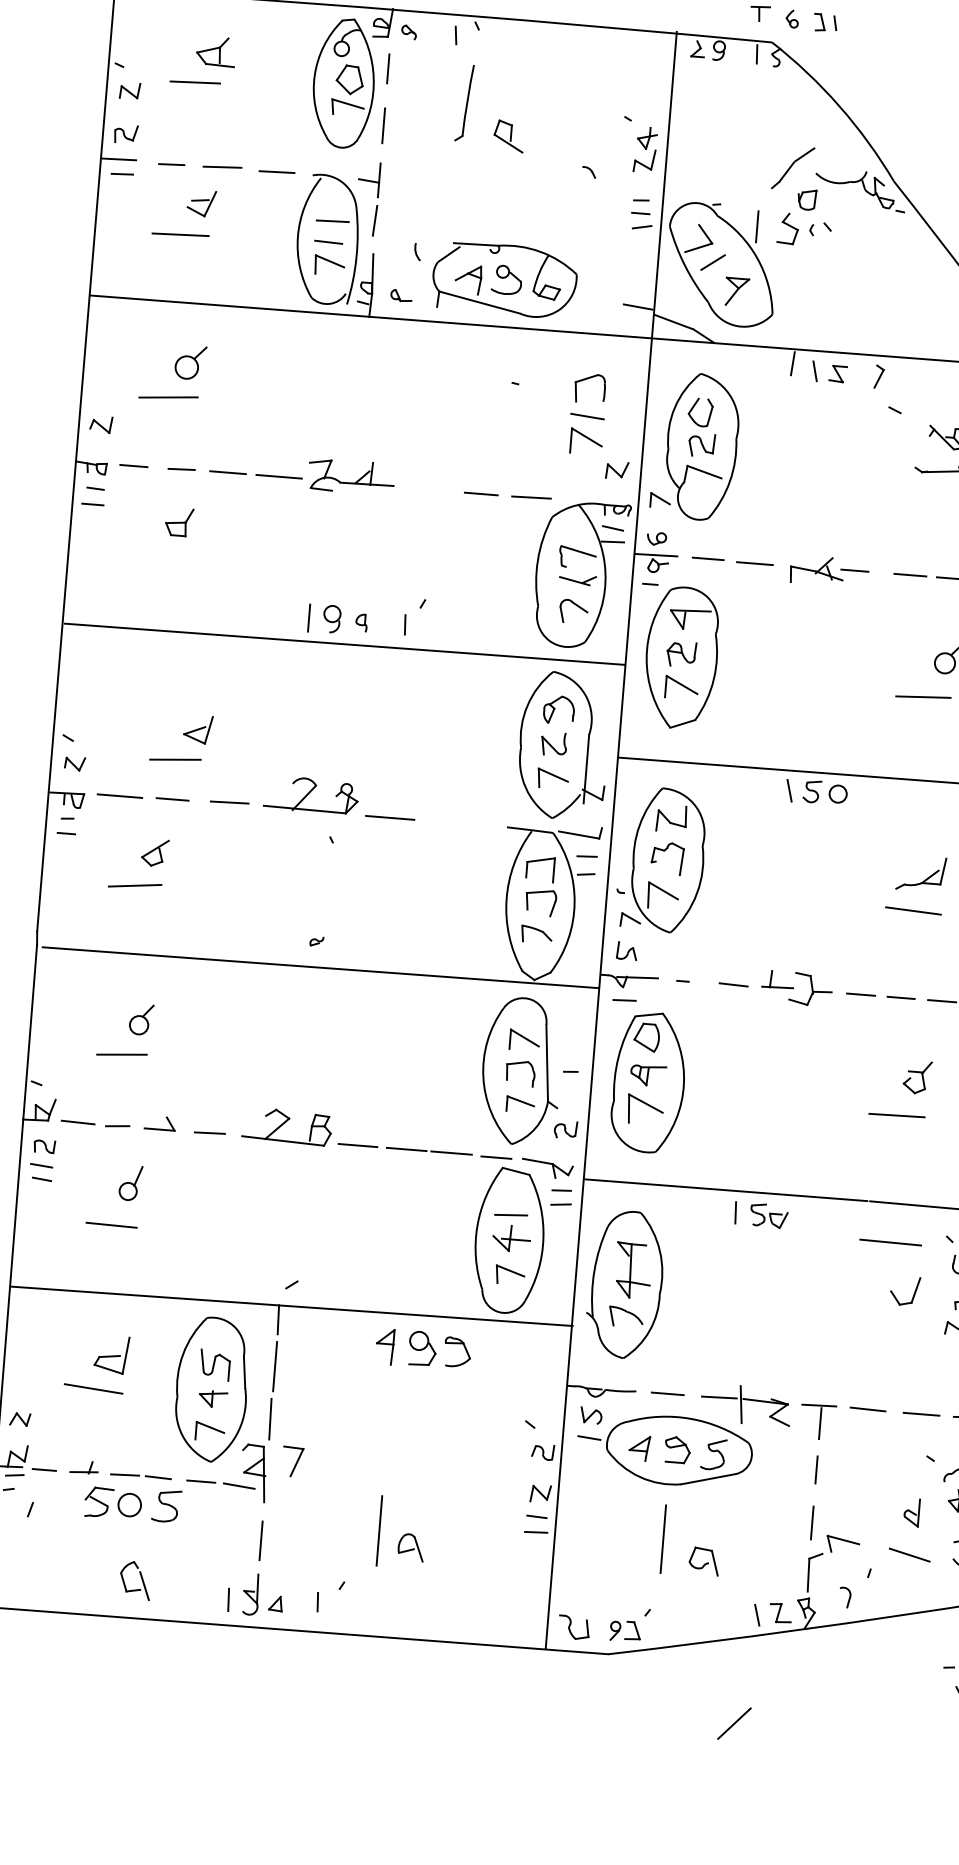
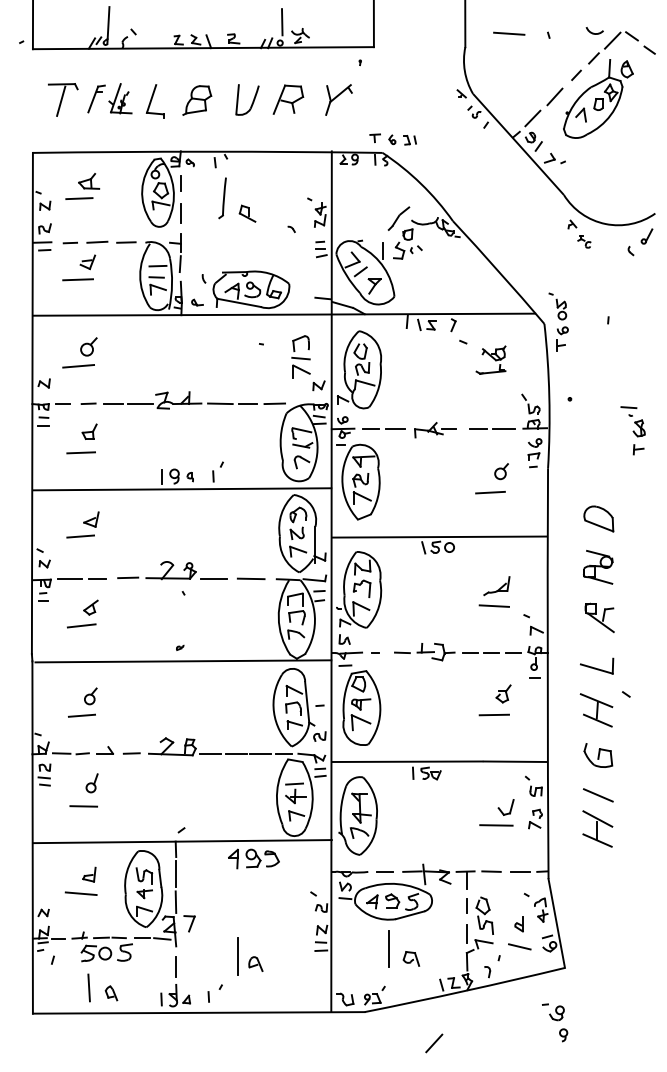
line: (429, 488) -> (220, 403), added
line: (160, 559) -> (81, 452), added
part: (180, 737) -> (82, 524), moved
line: (459, 822) -> (250, 578), added
line: (890, 1242) -> (496, 825), moved
part: (112, 1354) -> (89, 874), size x0.71
part: (848, 1490) -> (484, 915), added
line: (93, 1566) -> (88, 987), added
part: (135, 1581) -> (111, 993), size x0.71

